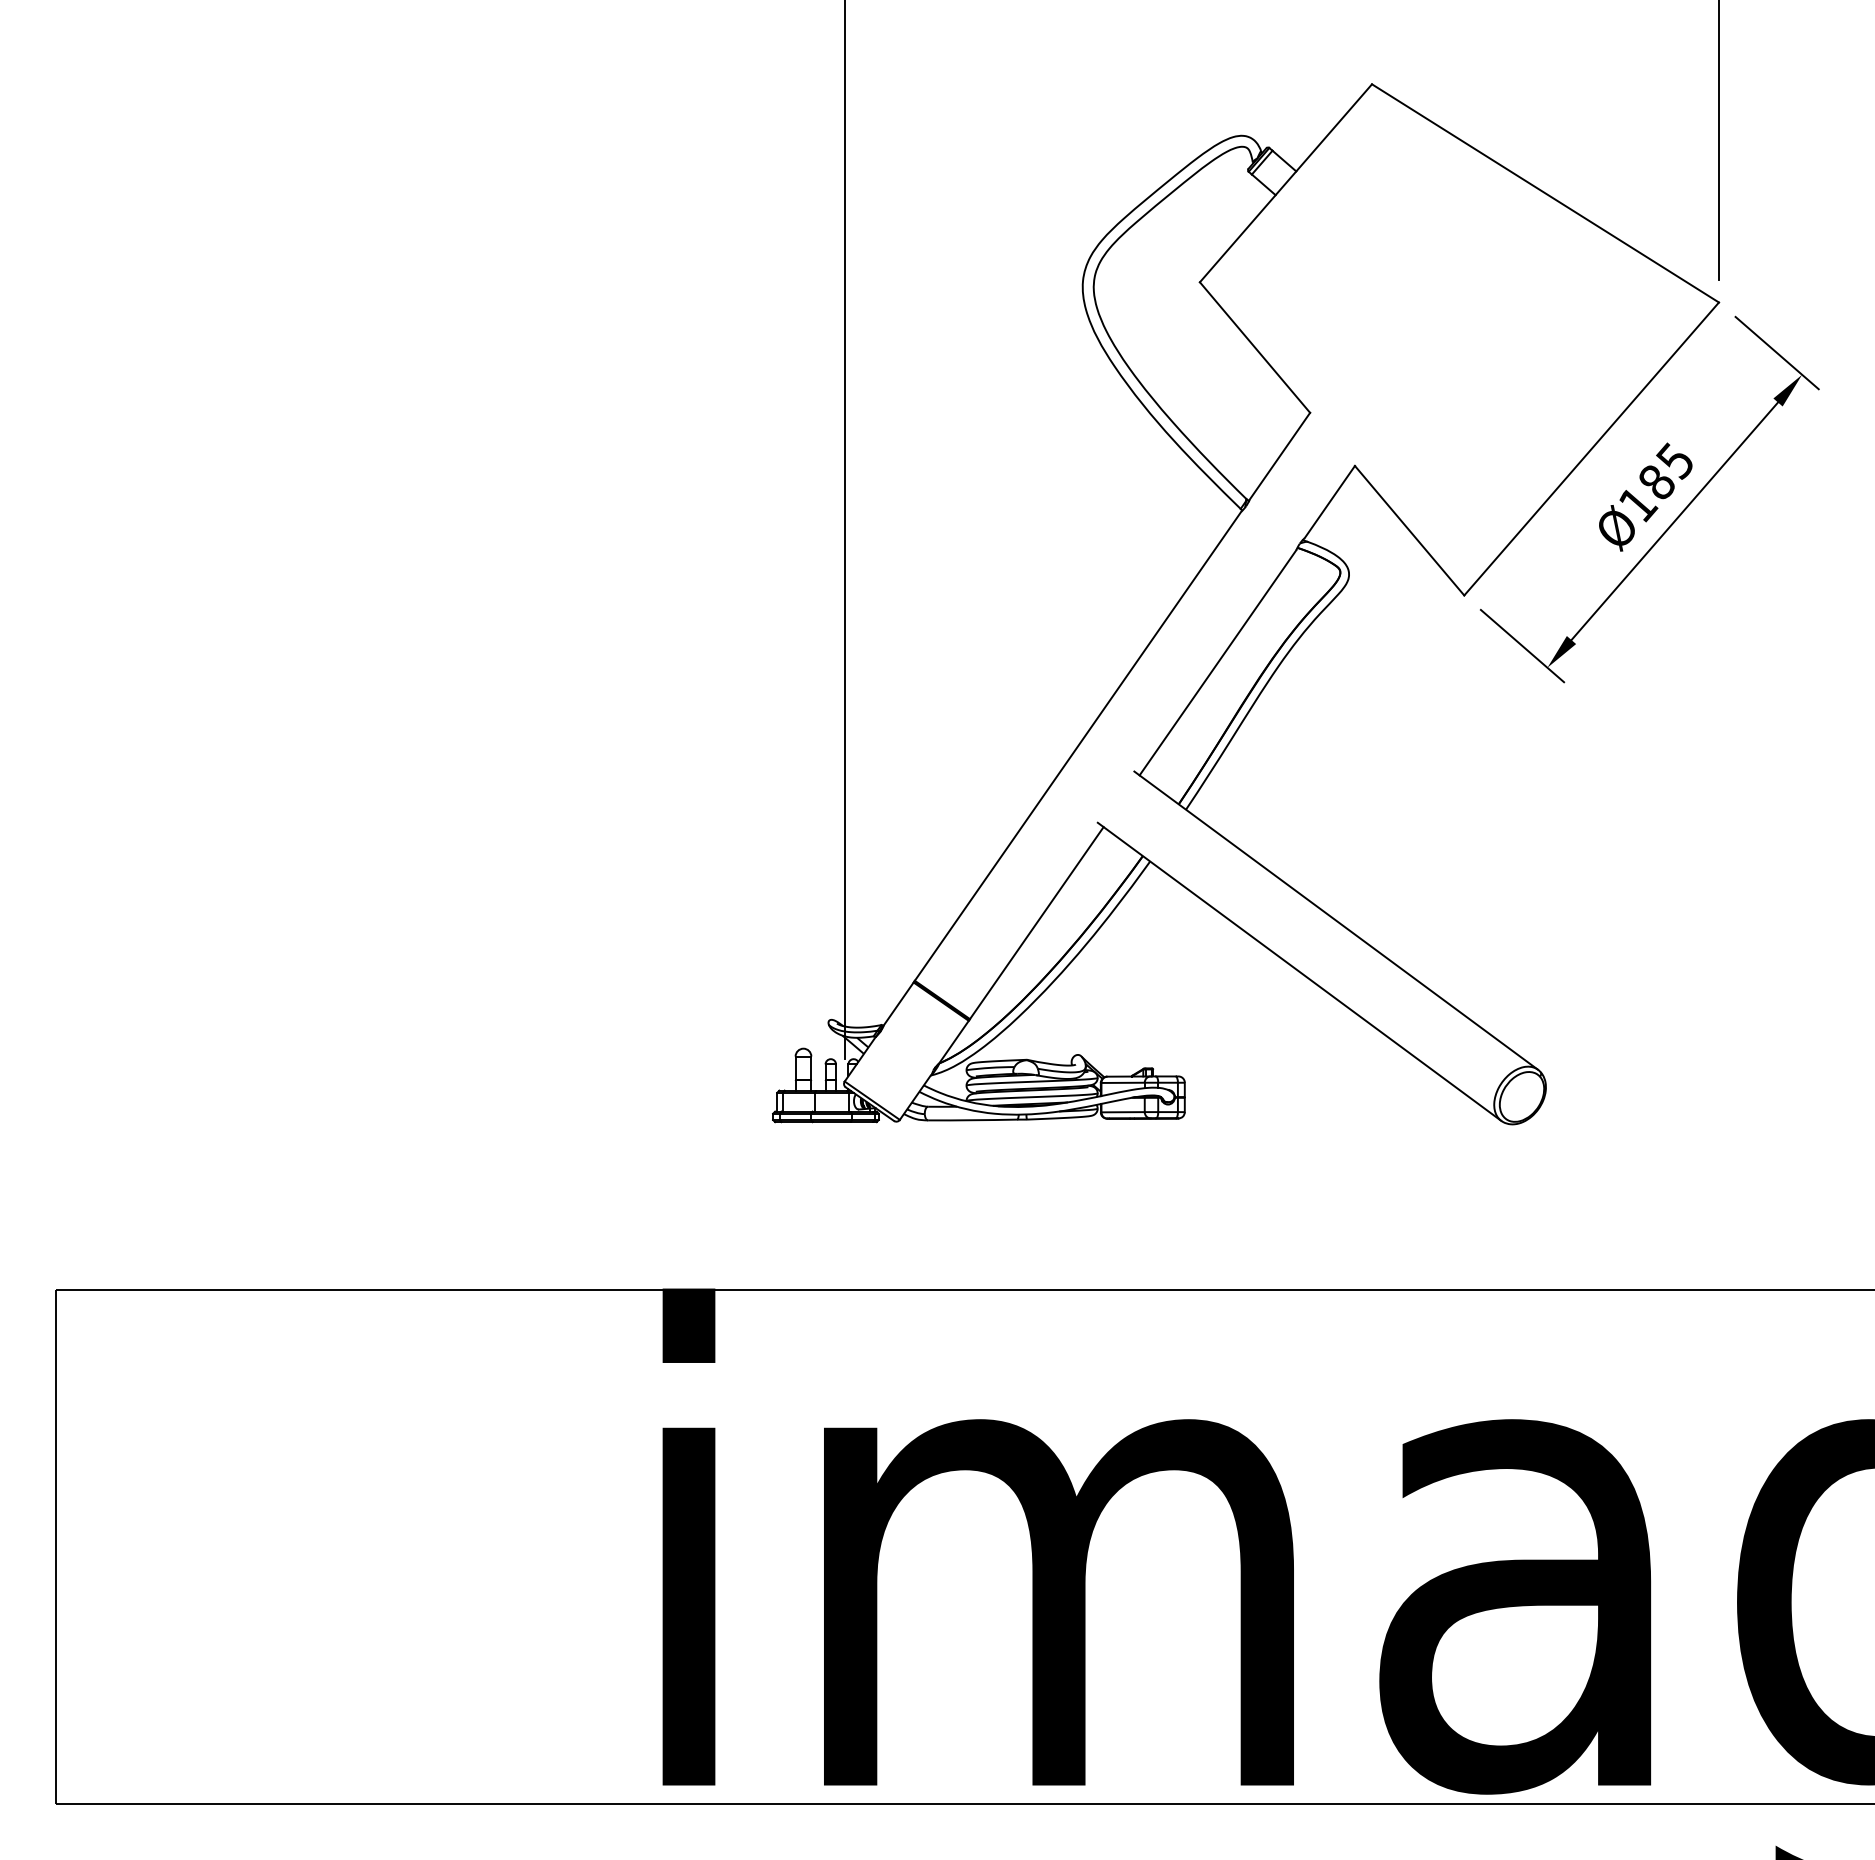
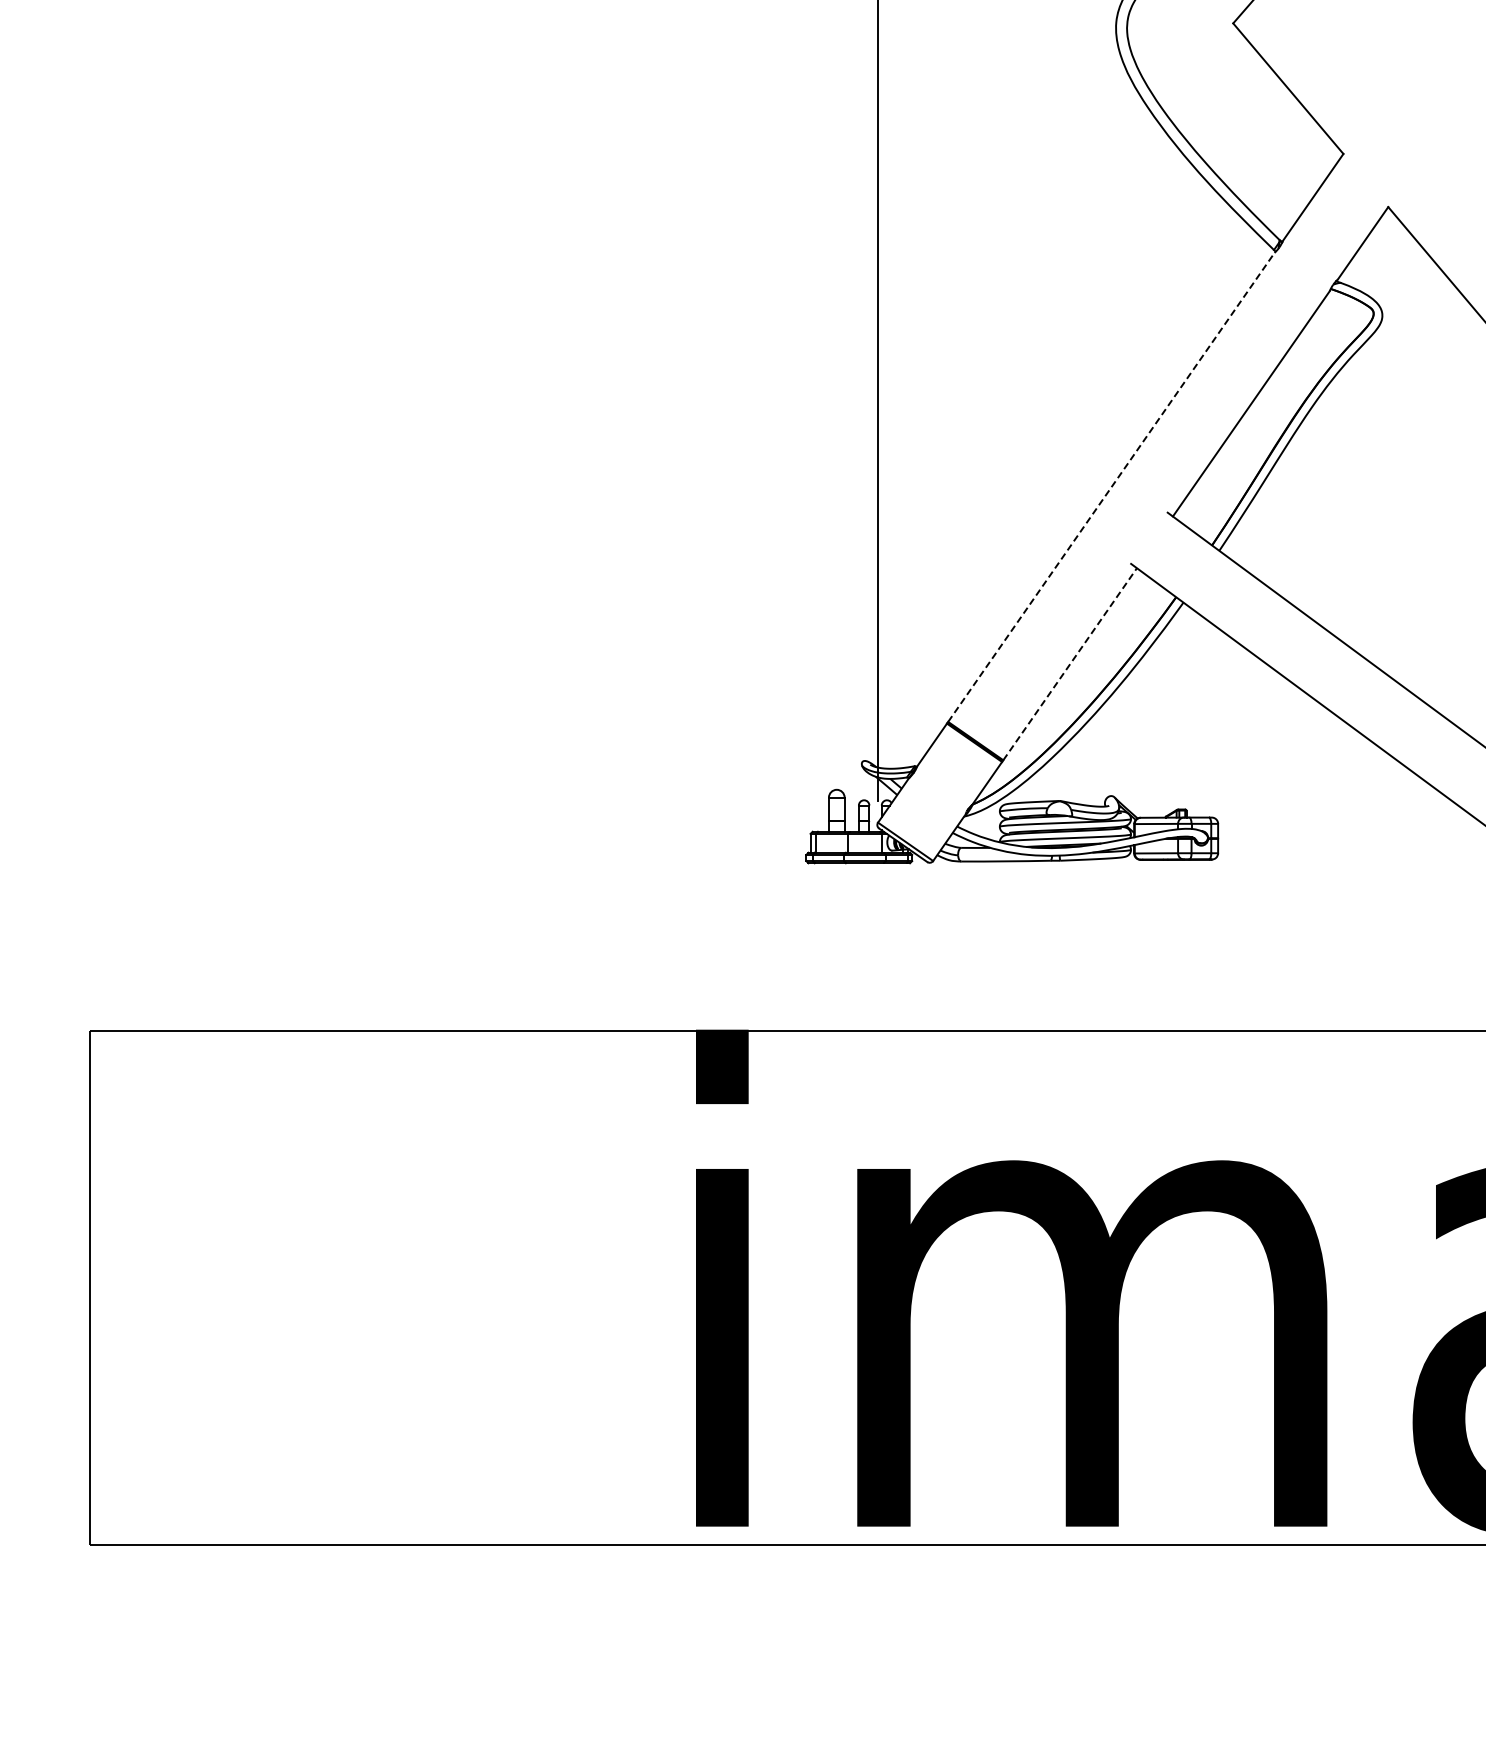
line: (1078, 746) -> (1111, 487), solid -> dashed
line: (1036, 923) -> (1069, 664), solid -> dashed

